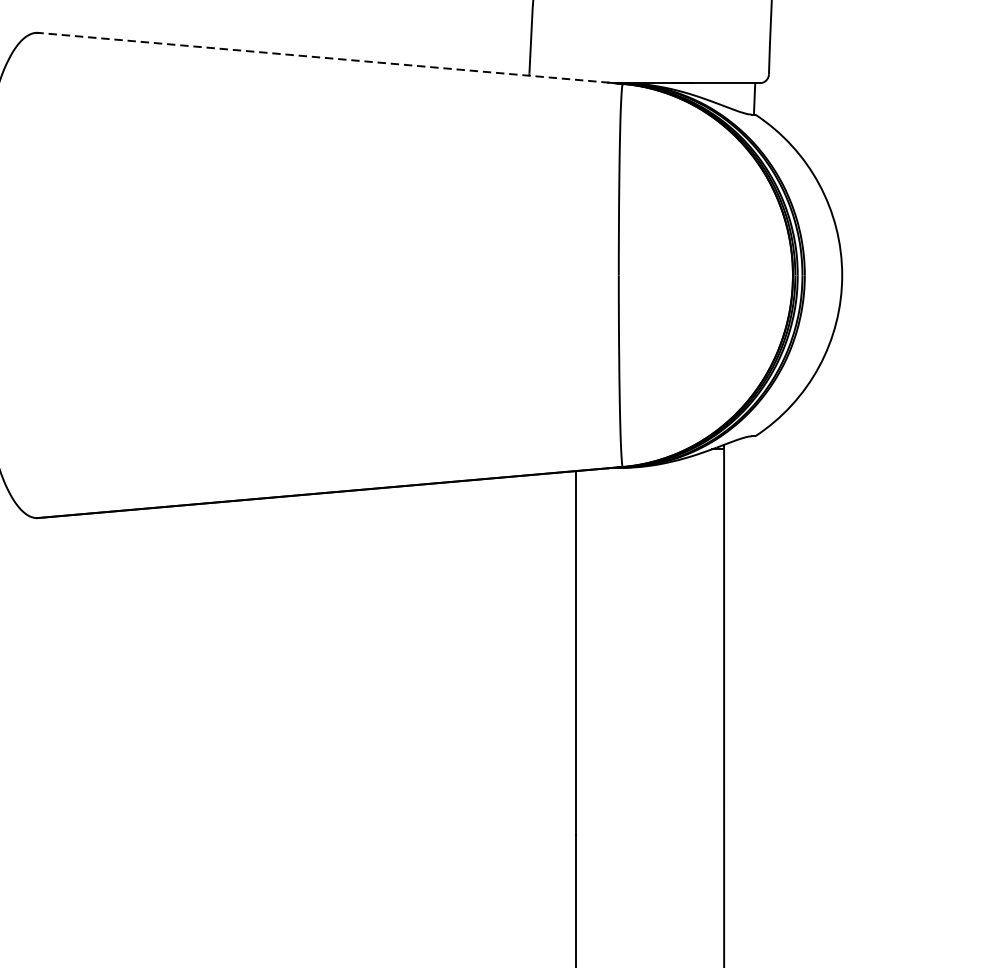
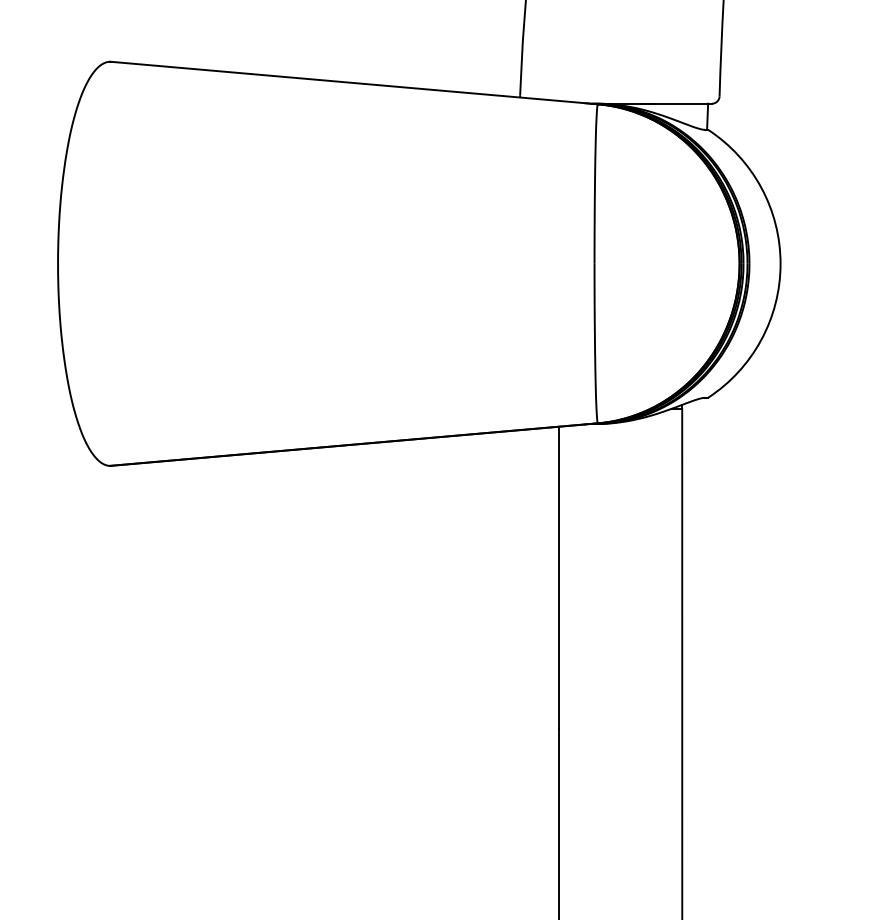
line: (330, 58) -> (354, 83), dashed -> solid

